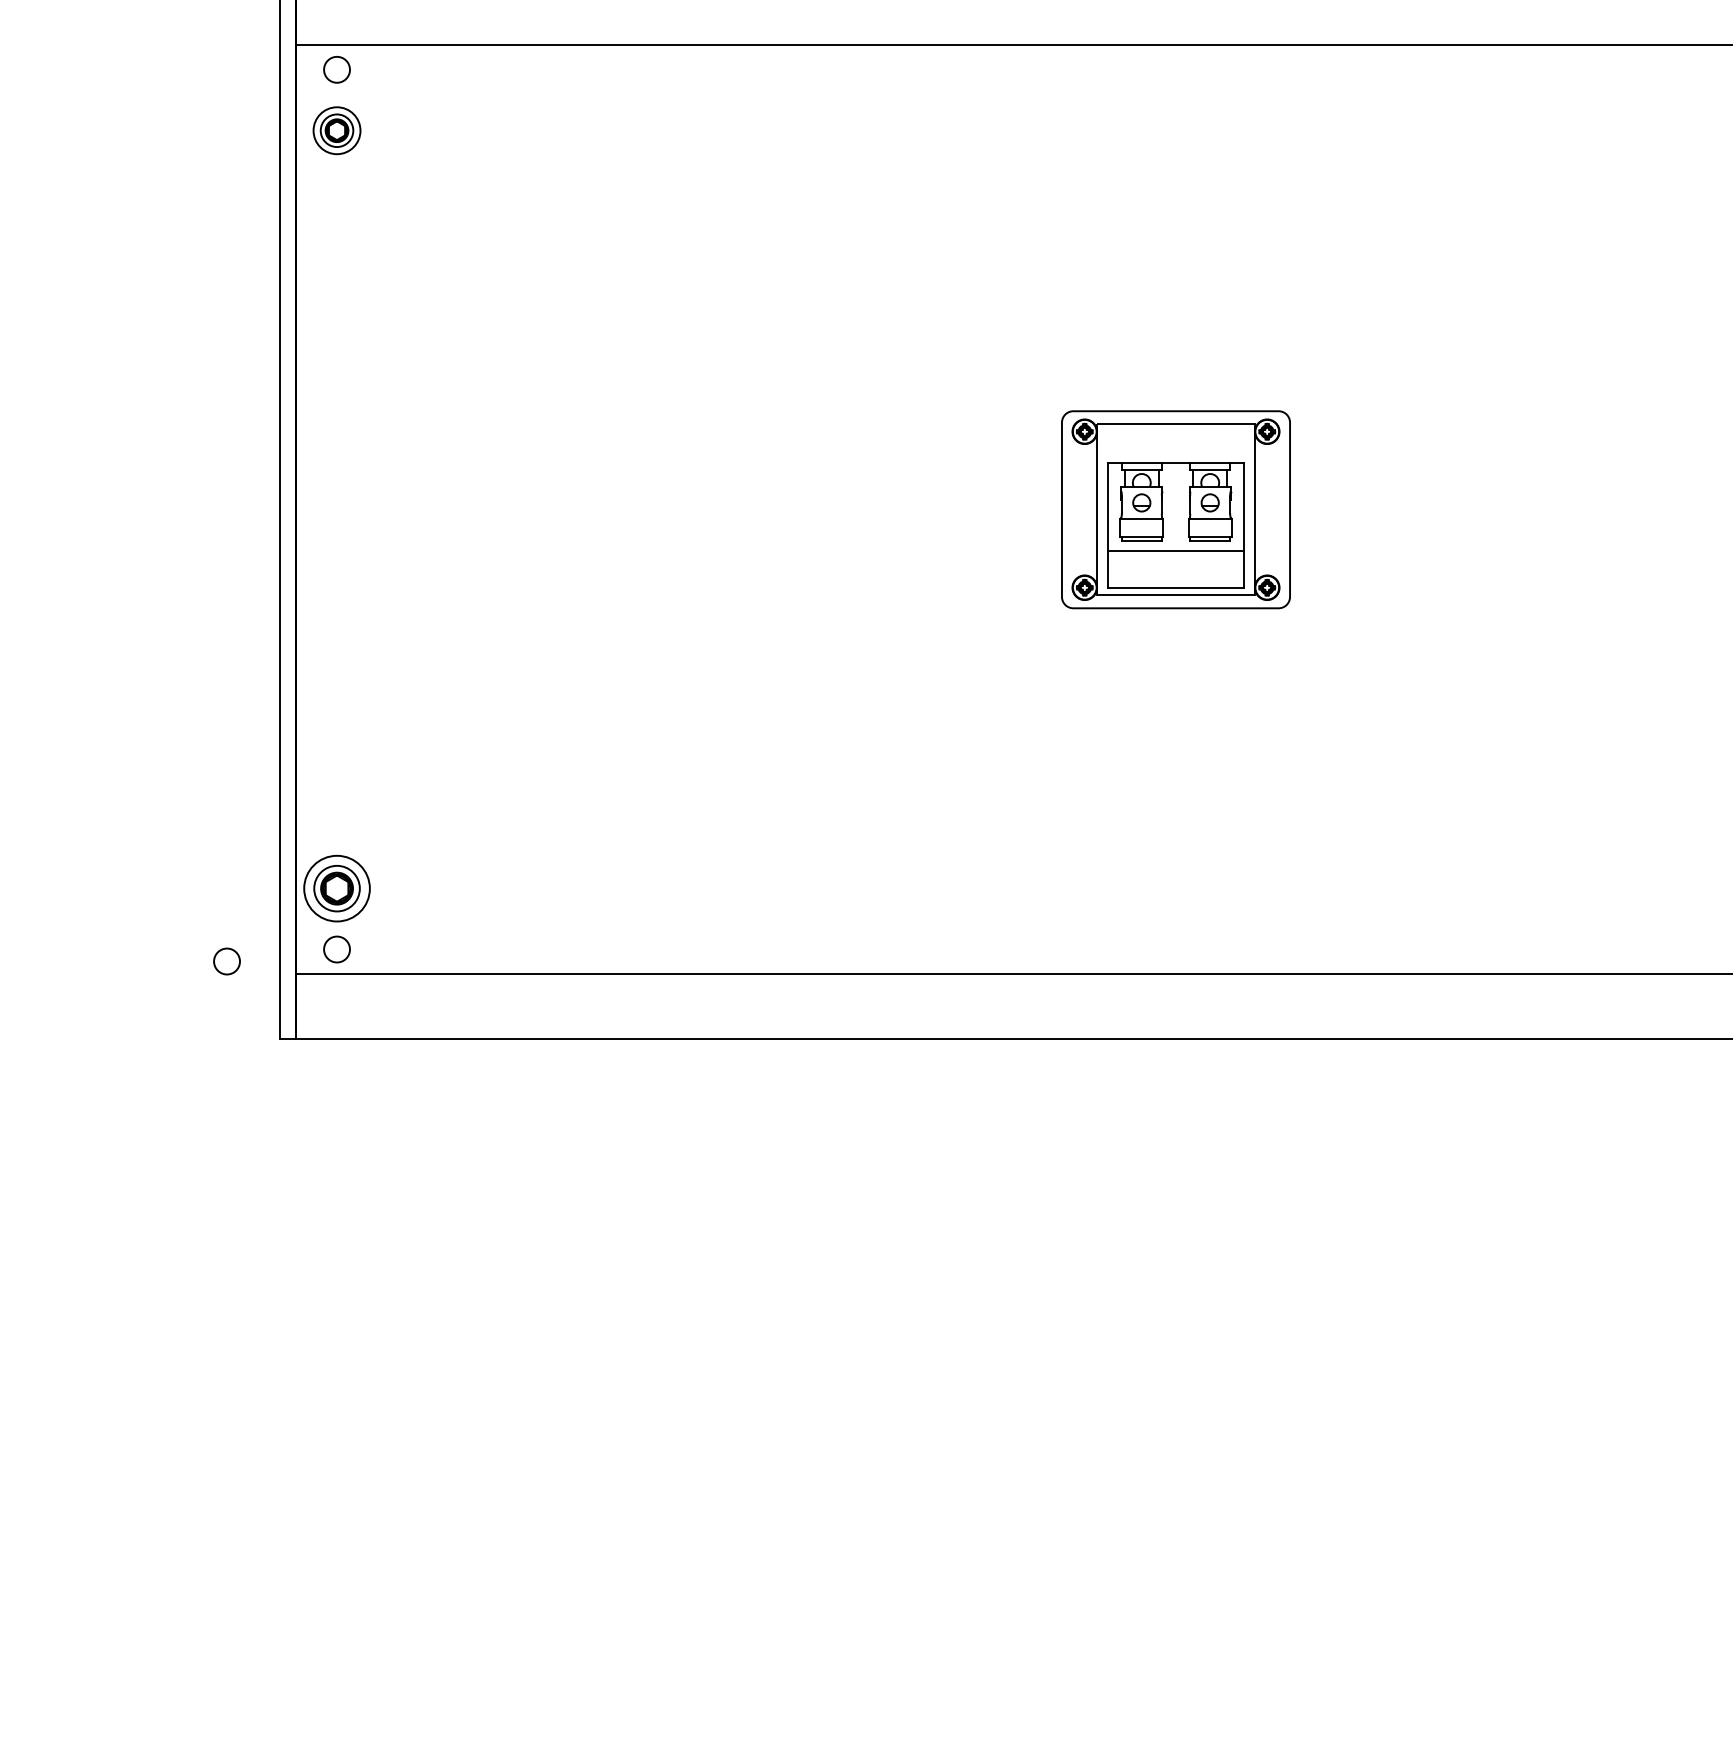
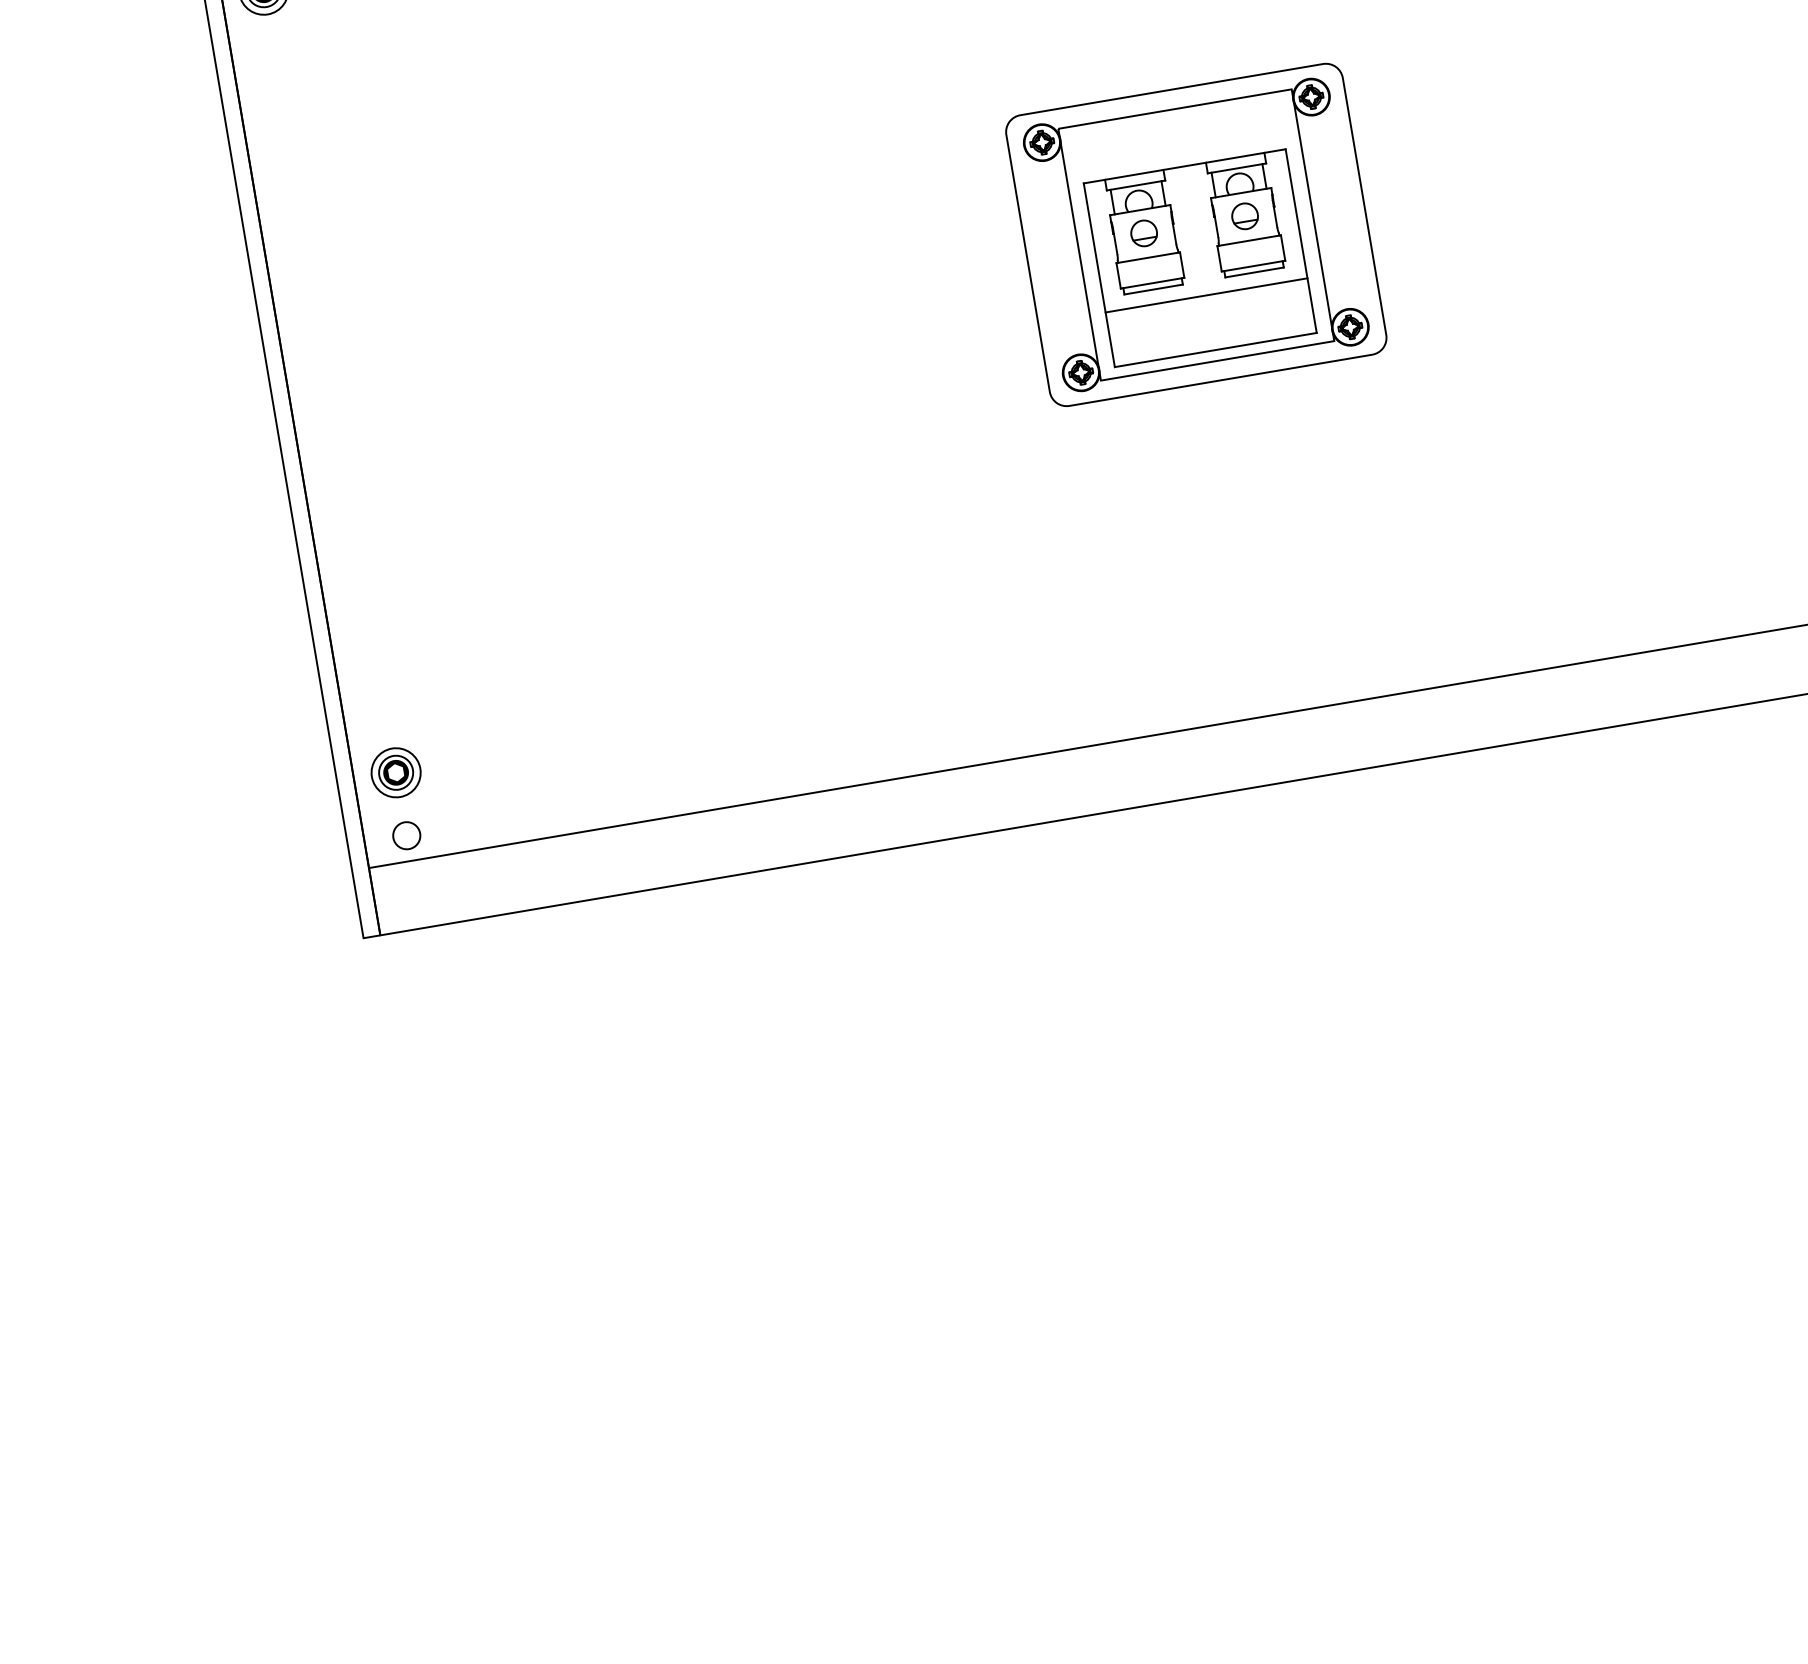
part: (1175, 509) -> (1195, 234), size x1.43
part: (336, 888) -> (395, 772), size x0.71
circle: (226, 961) -> (294, 867), removed

